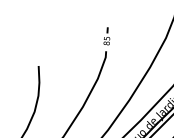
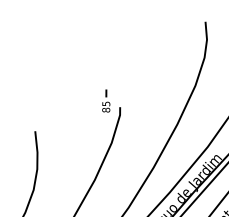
part: (107, 35) -> (106, 100), moved

